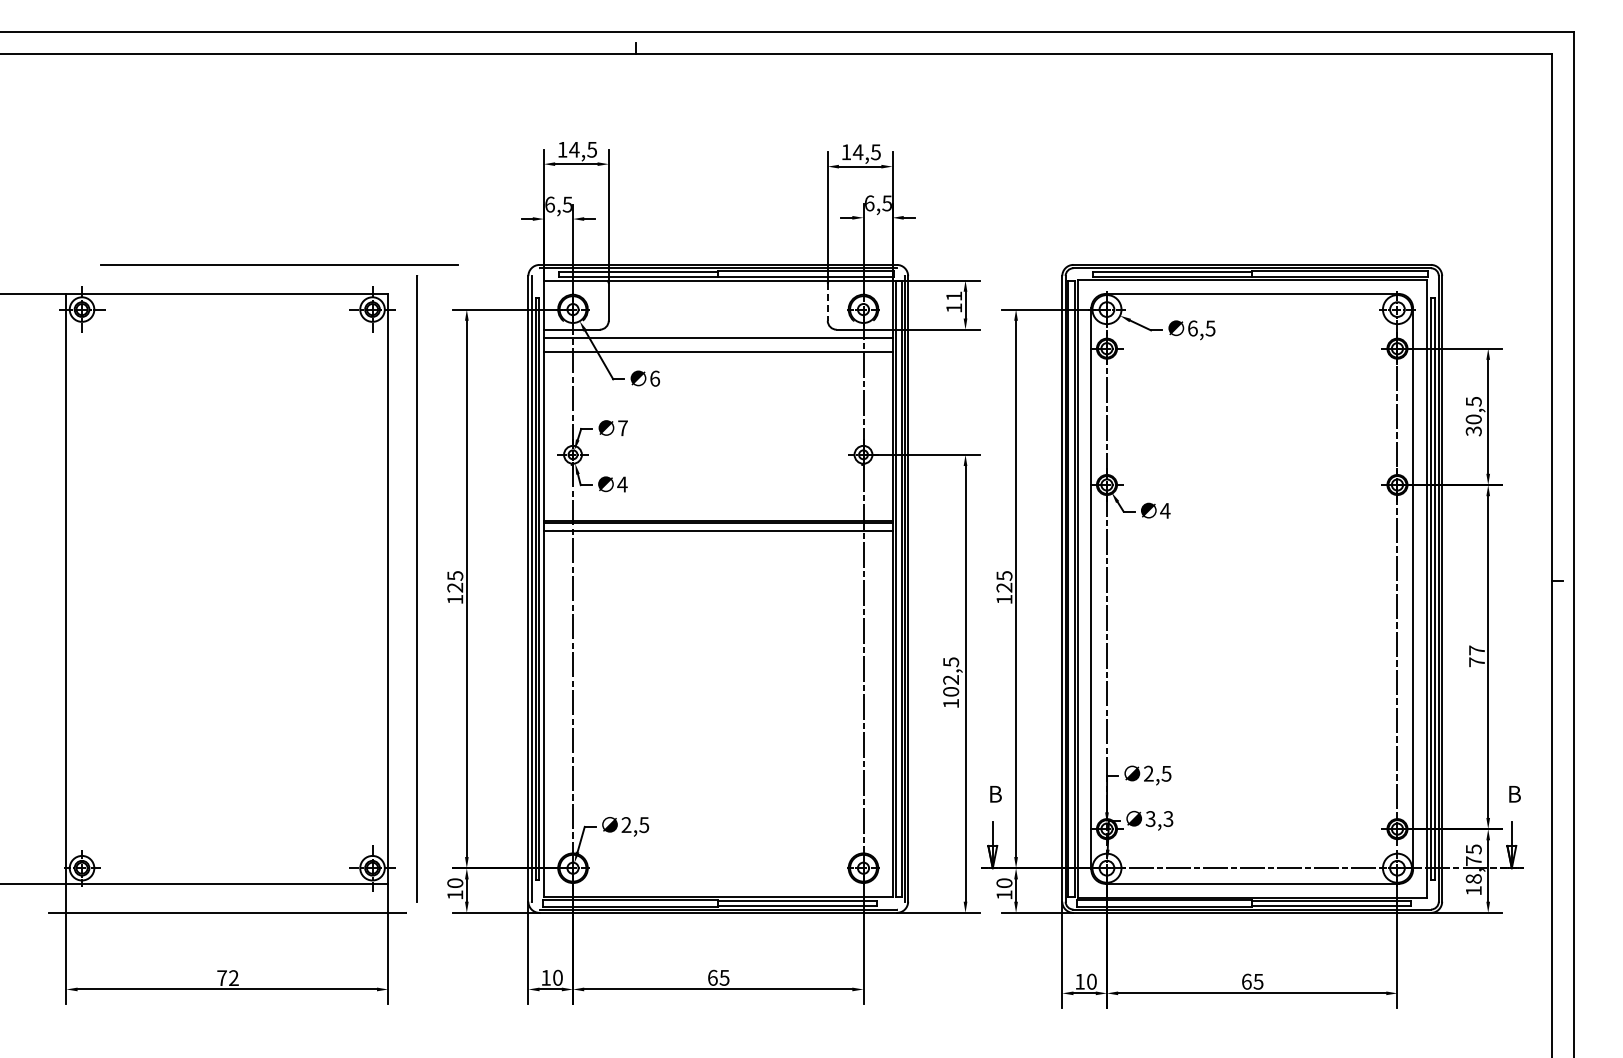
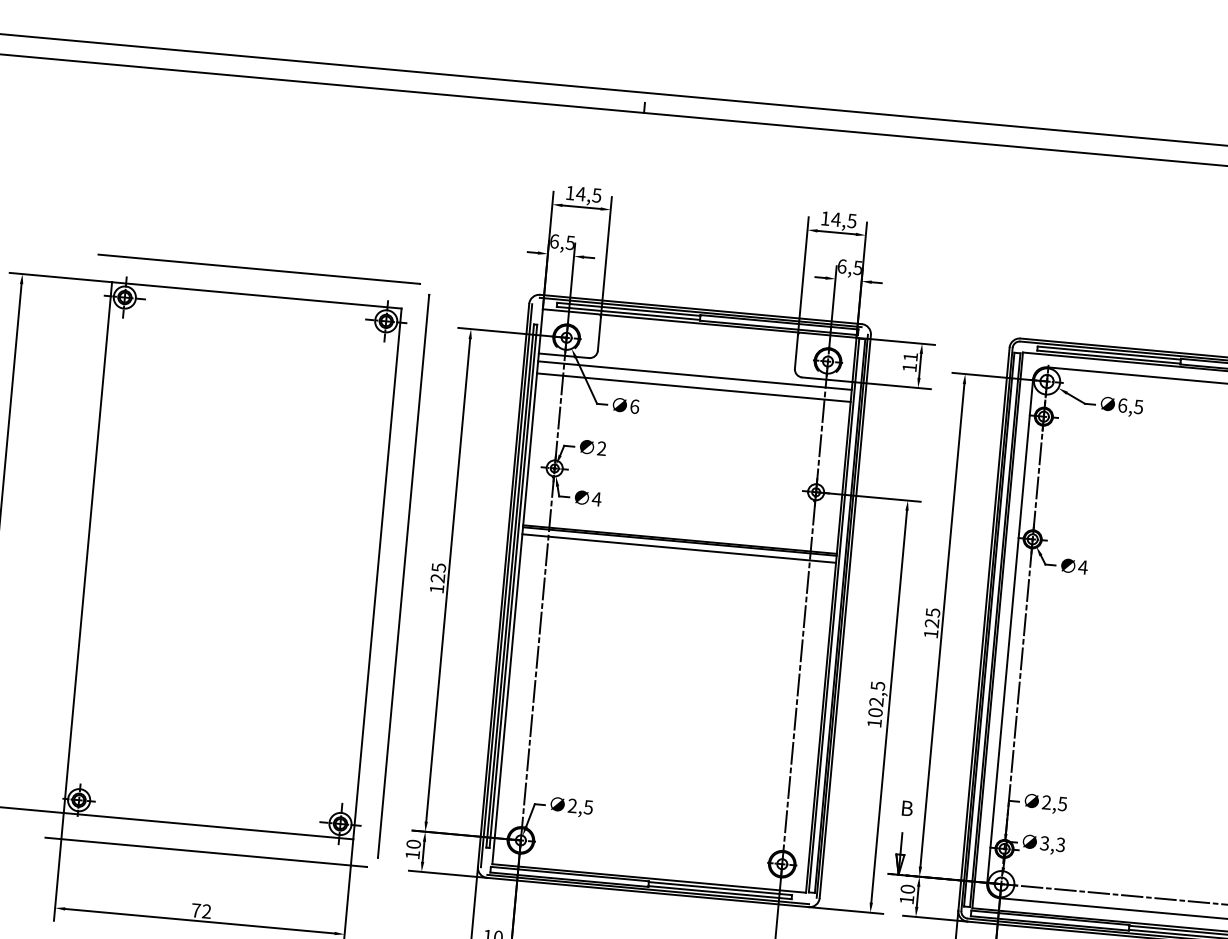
line: (279, 264) -> (259, 268), moved
line: (827, 302) -> (796, 352), dashed -> solid
text: (622, 428) -> (601, 448), 7 -> 2

